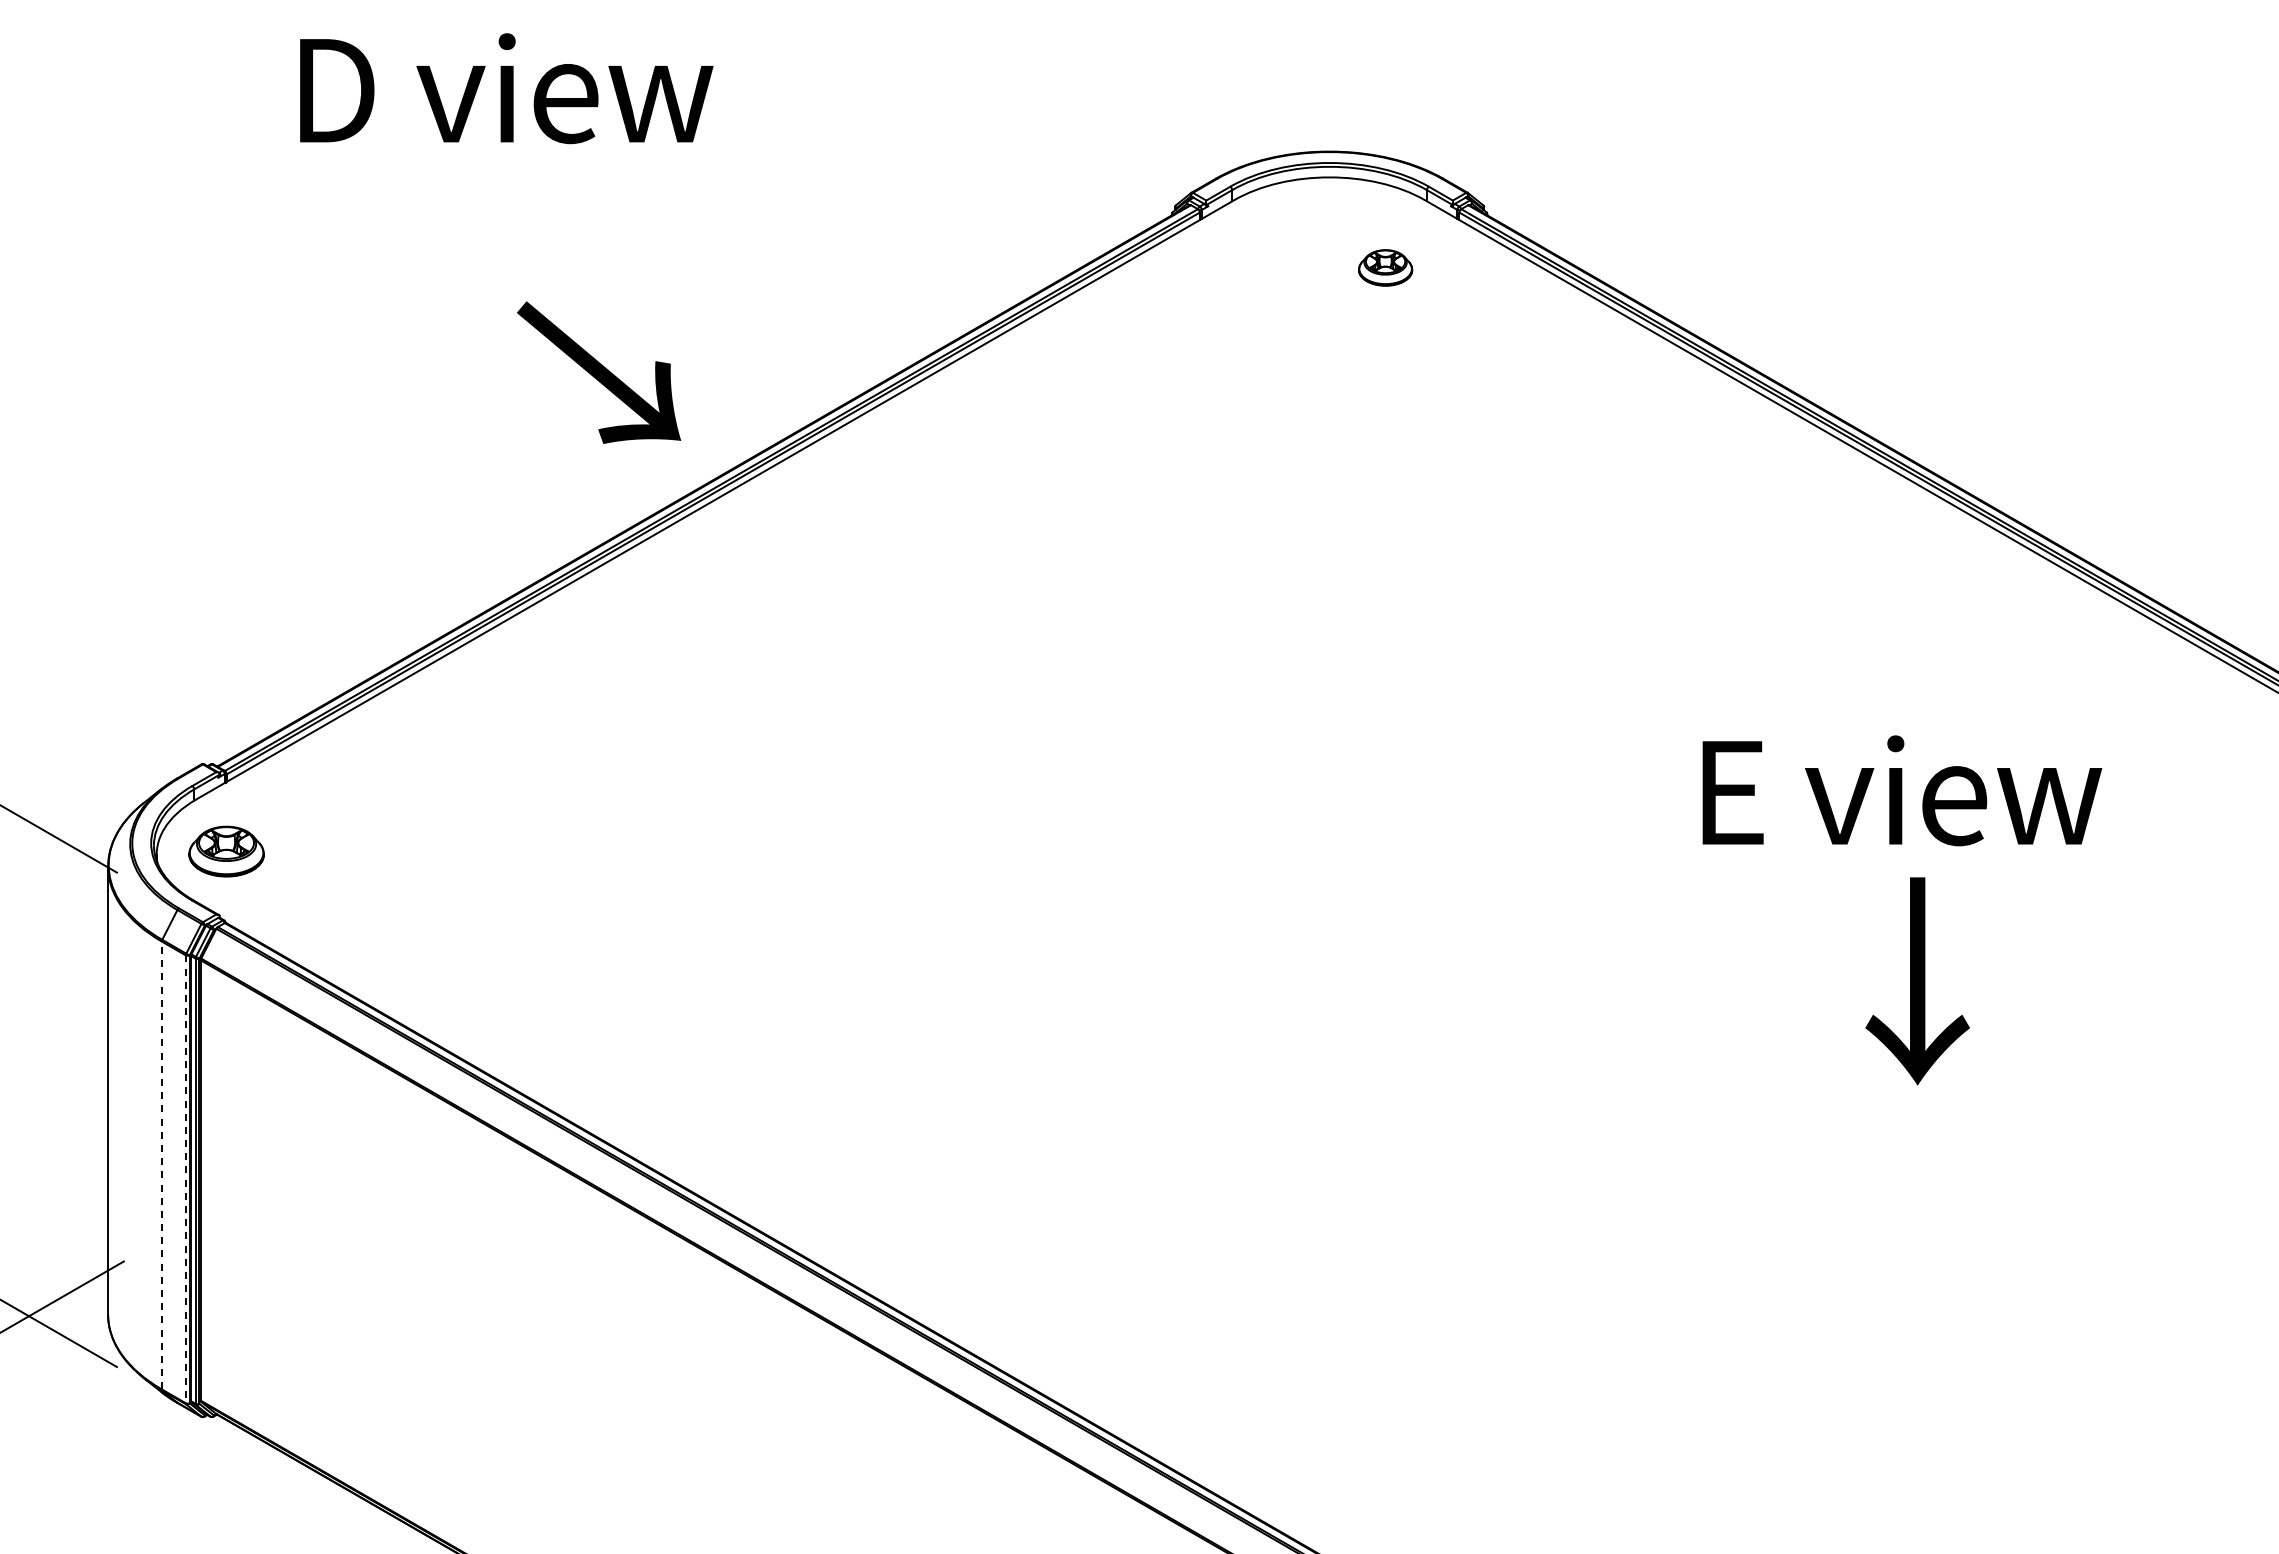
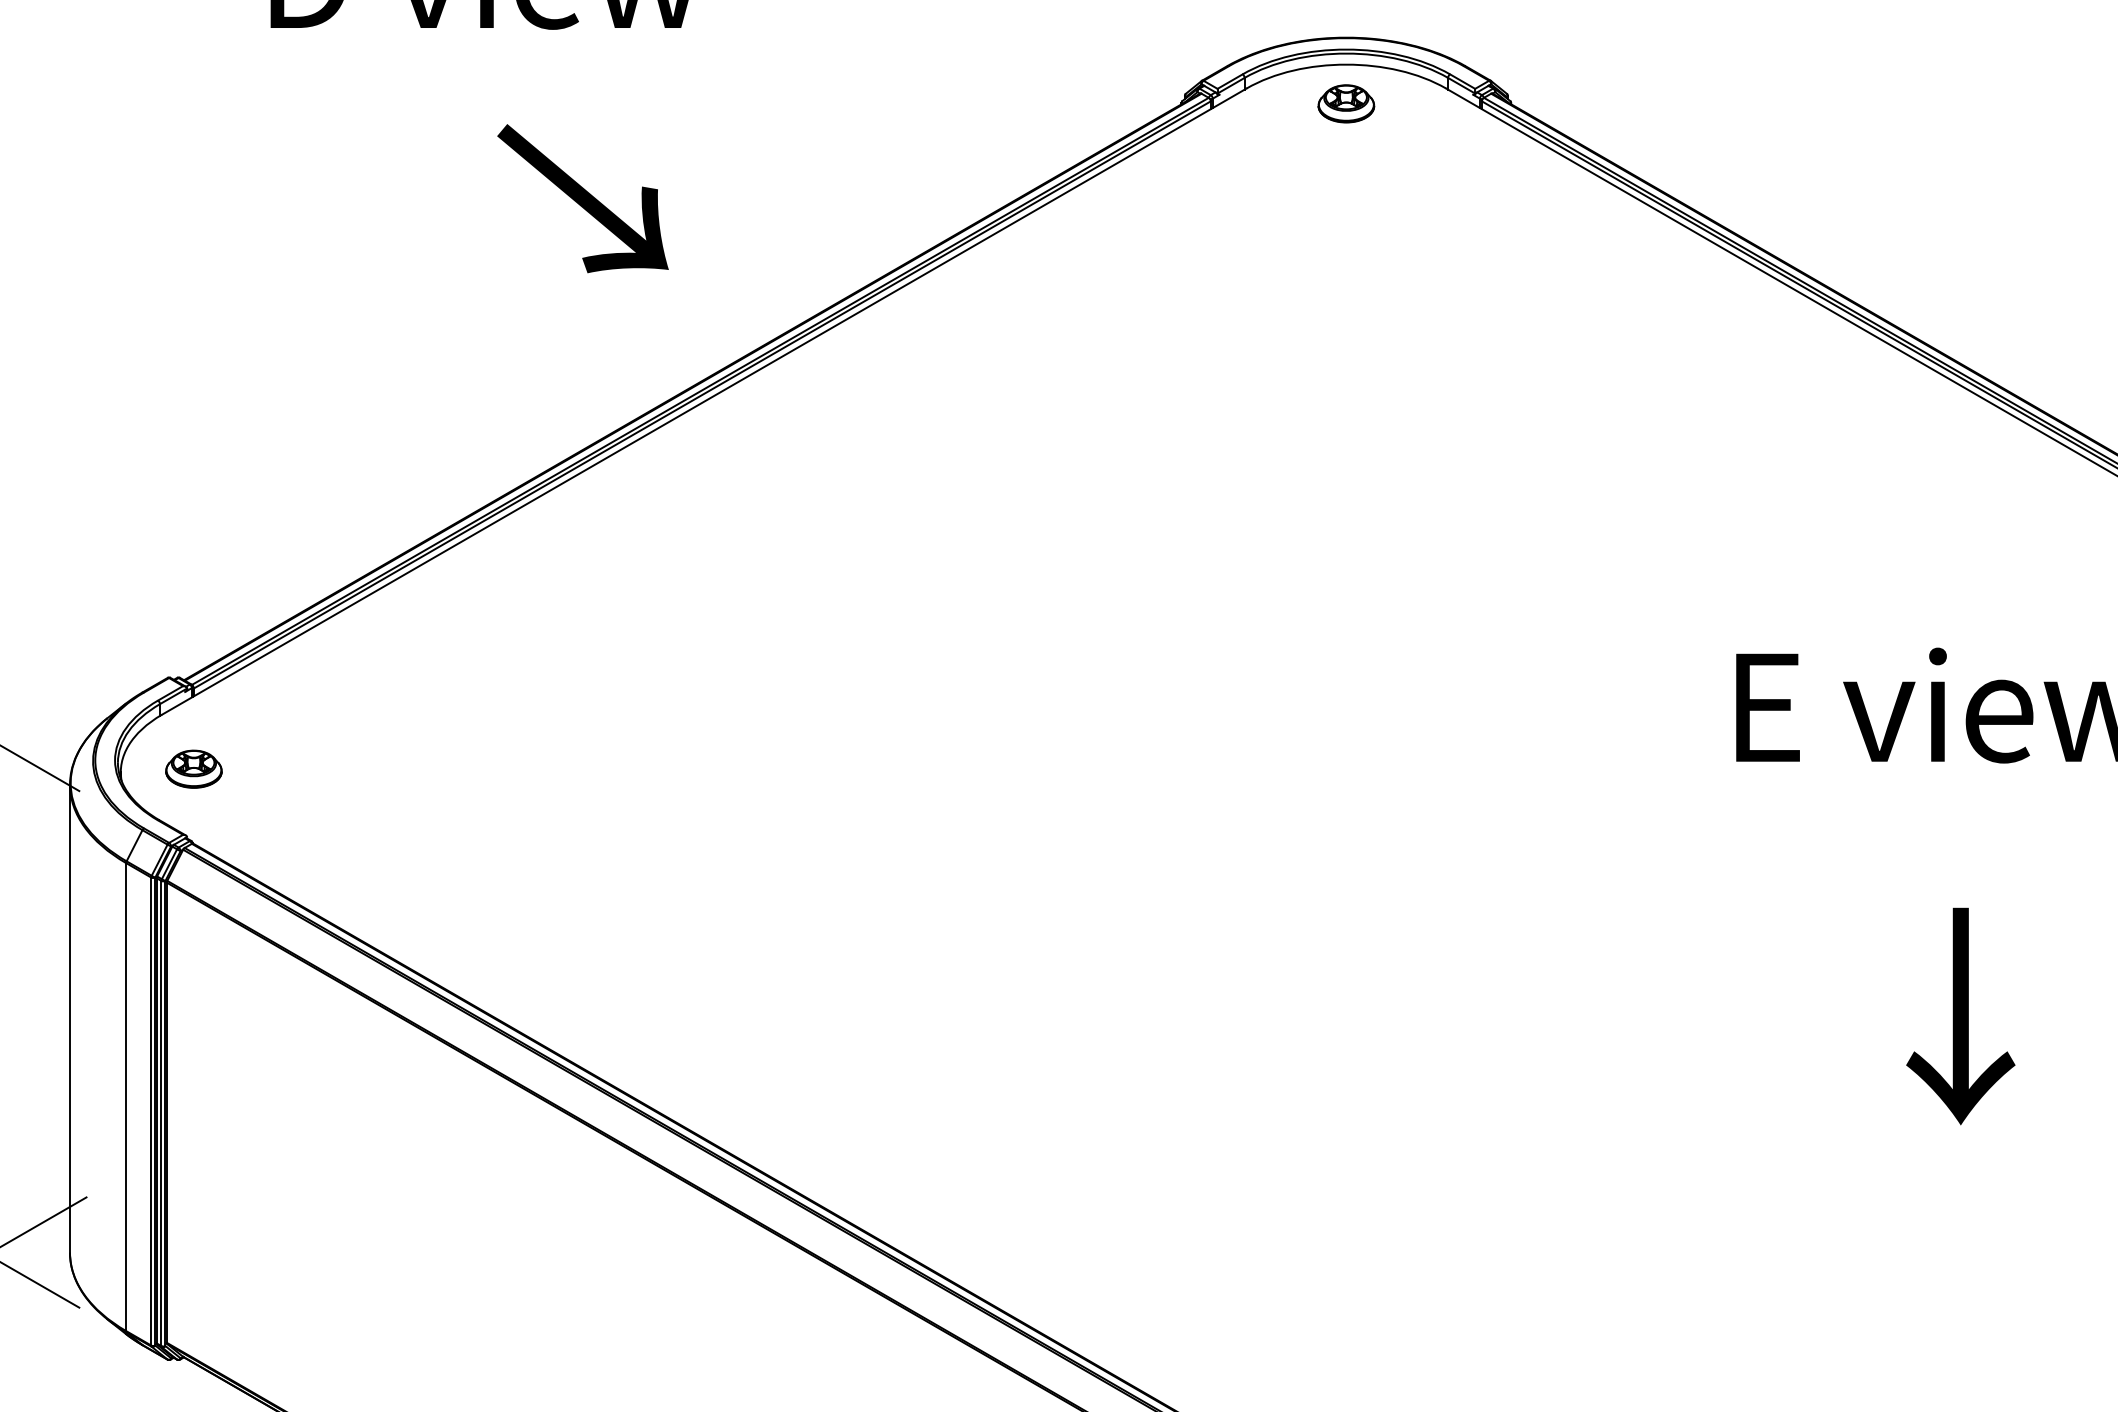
part: (1385, 267) -> (1346, 103), moved
text: (599, 372) -> (583, 198), moved
part: (226, 851) -> (193, 769), size x0.71
text: (1917, 981) -> (1960, 1016), moved
line: (161, 1165) -> (125, 1097), dashed -> solid
line: (185, 1179) -> (150, 1111), dashed -> solid

